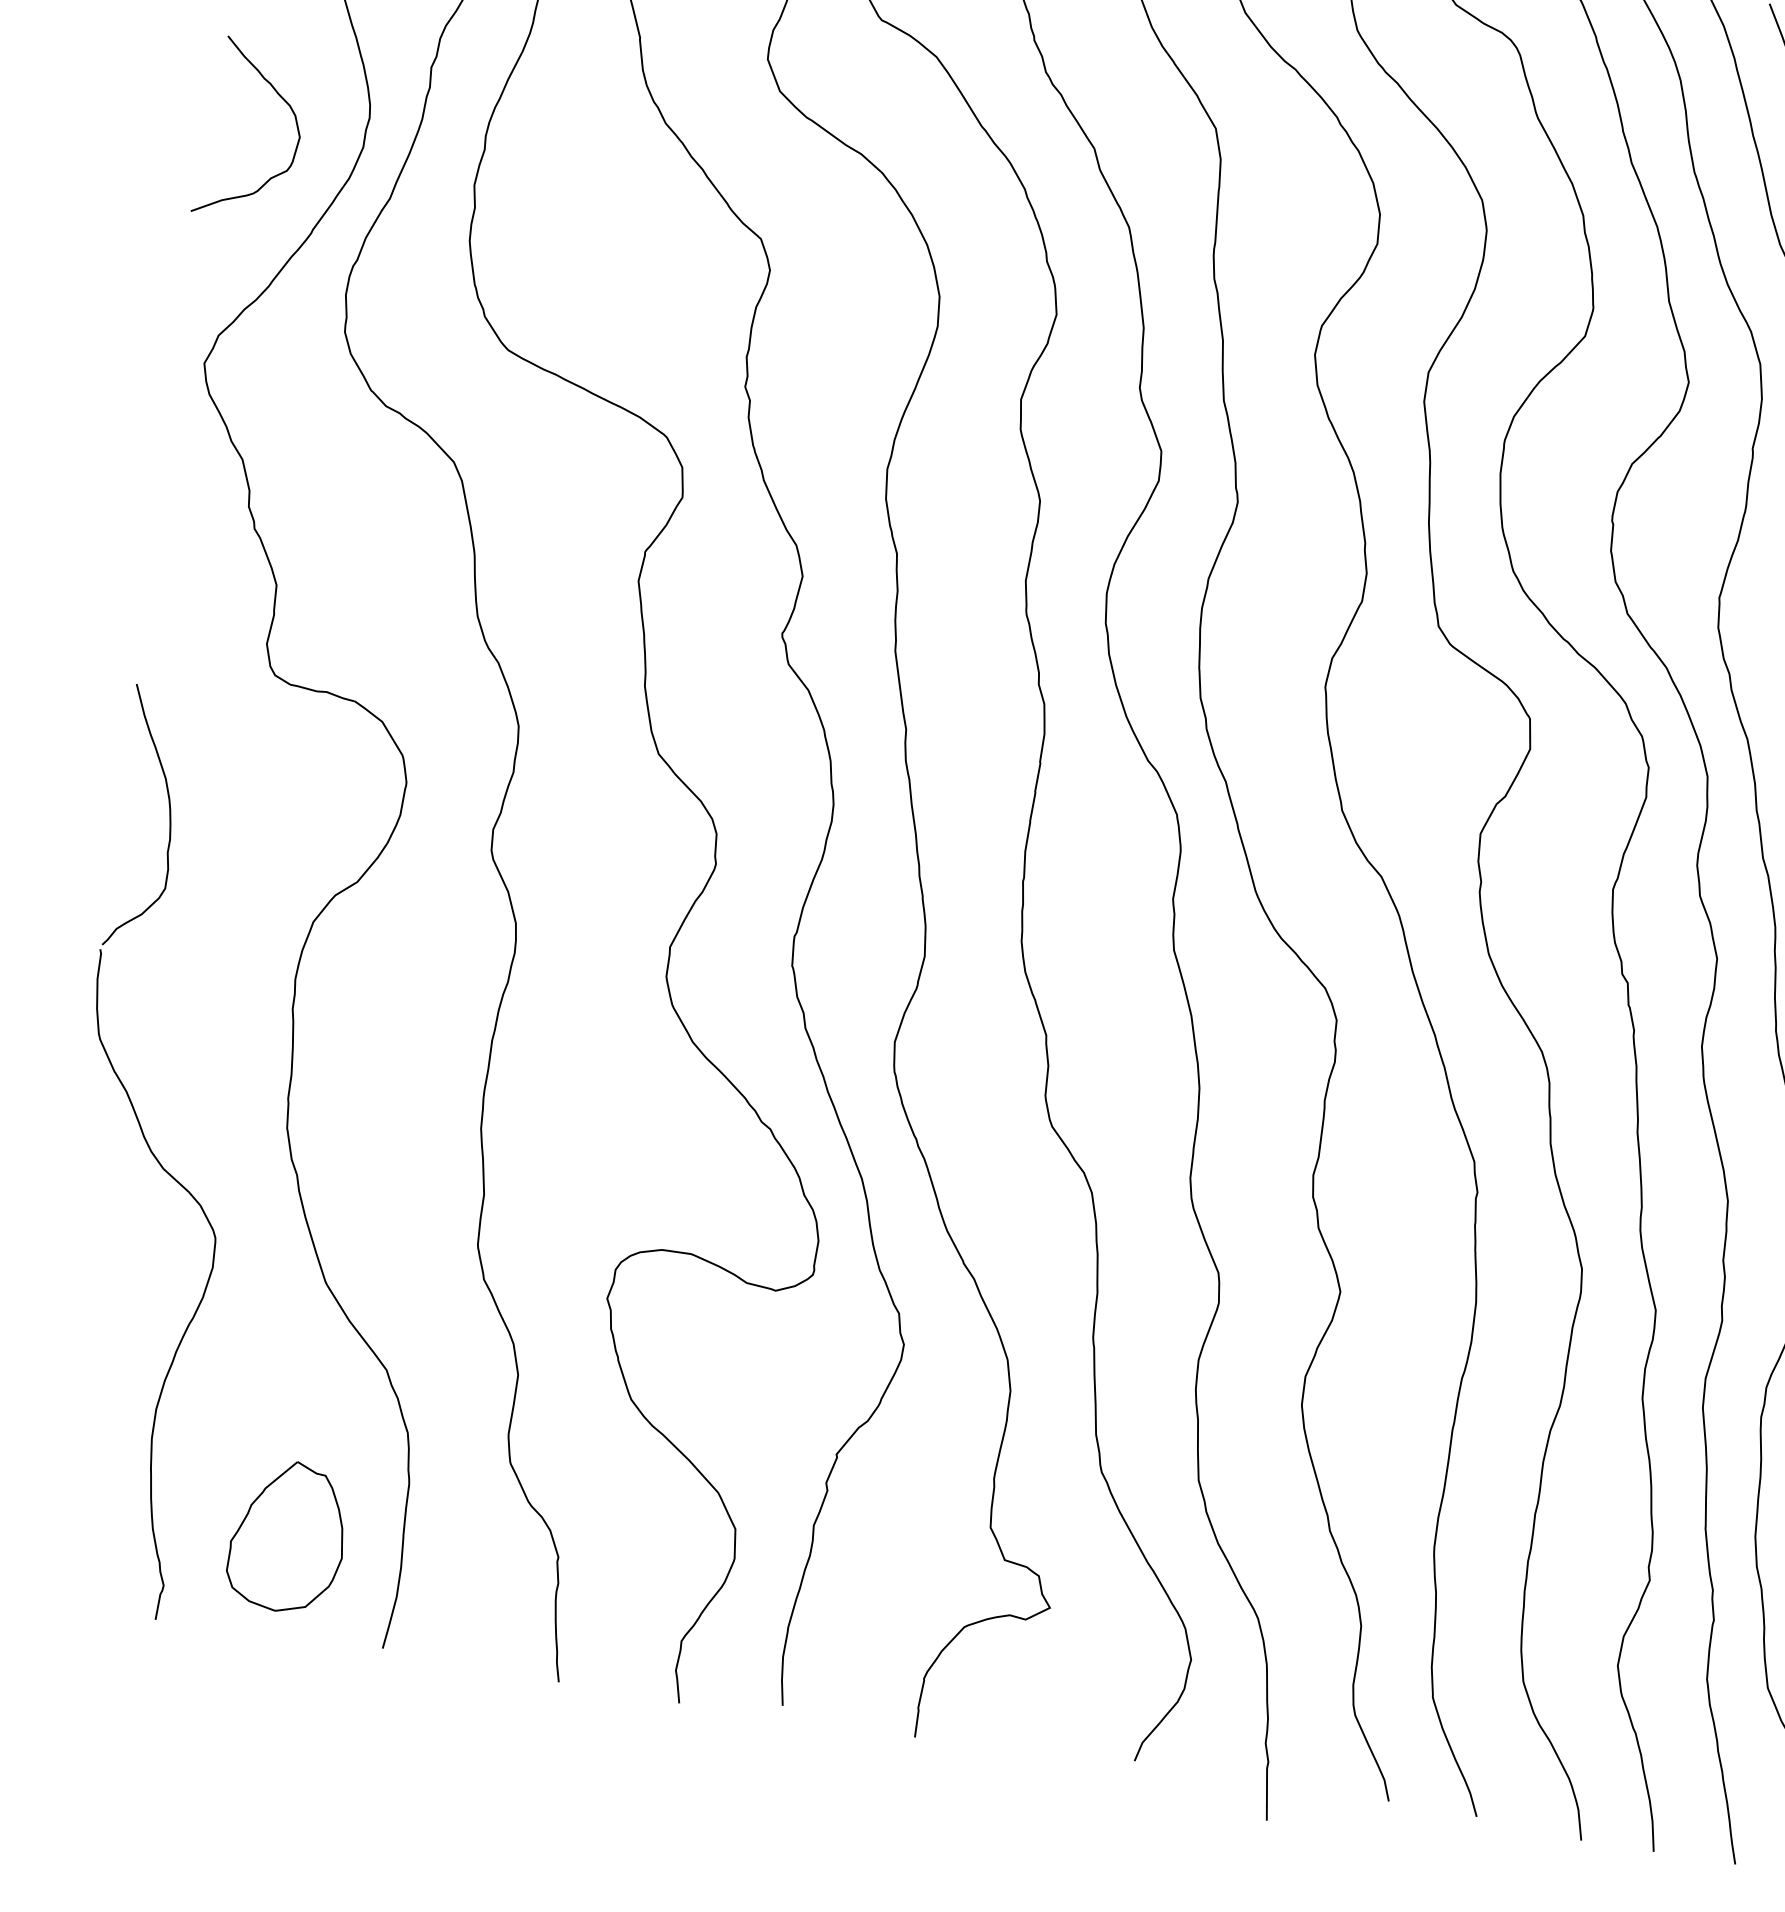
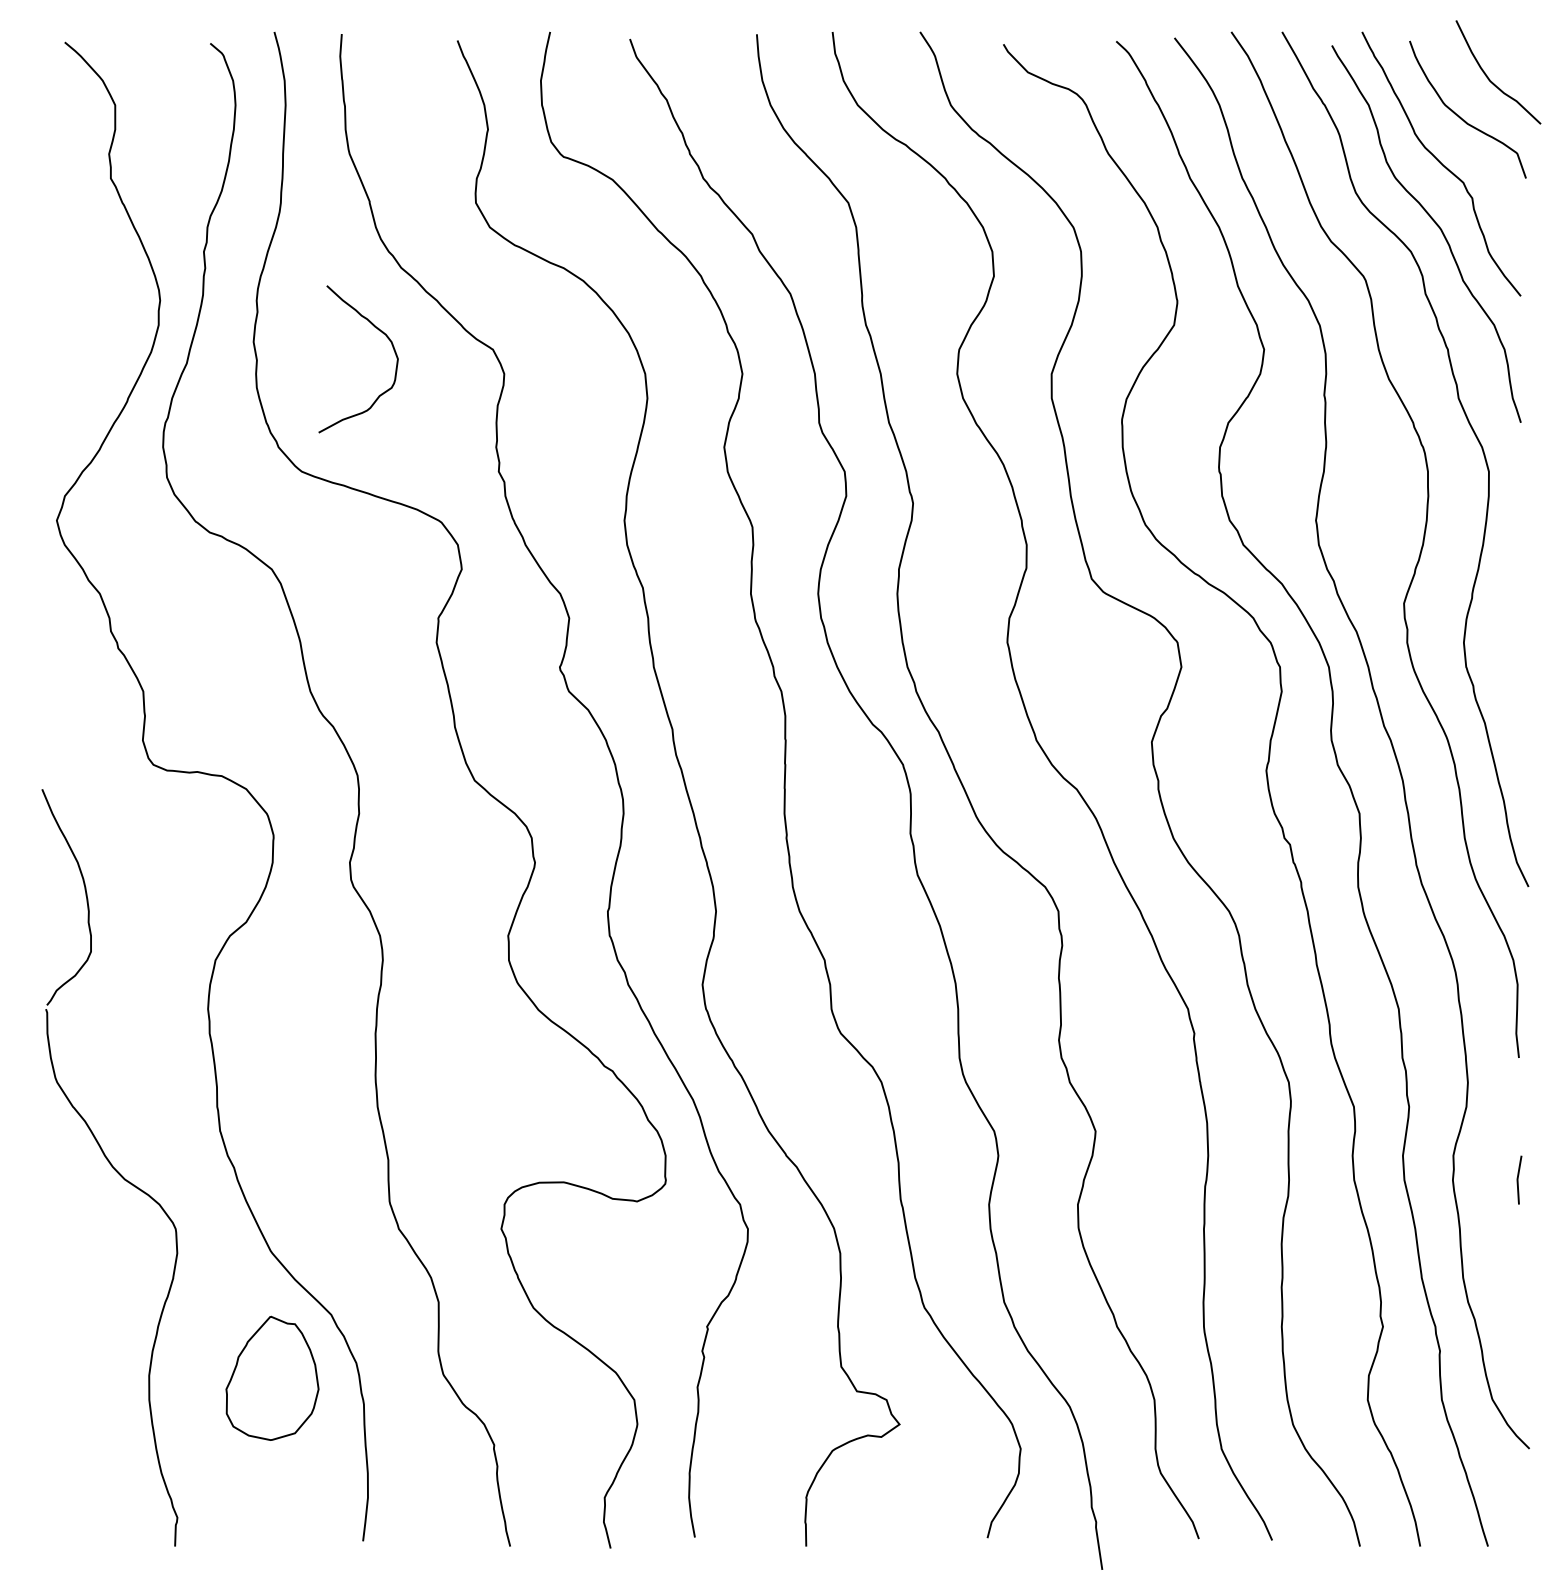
curve: (281, 99) -> (378, 330), moved
part: (288, 1535) -> (272, 1377), moved

